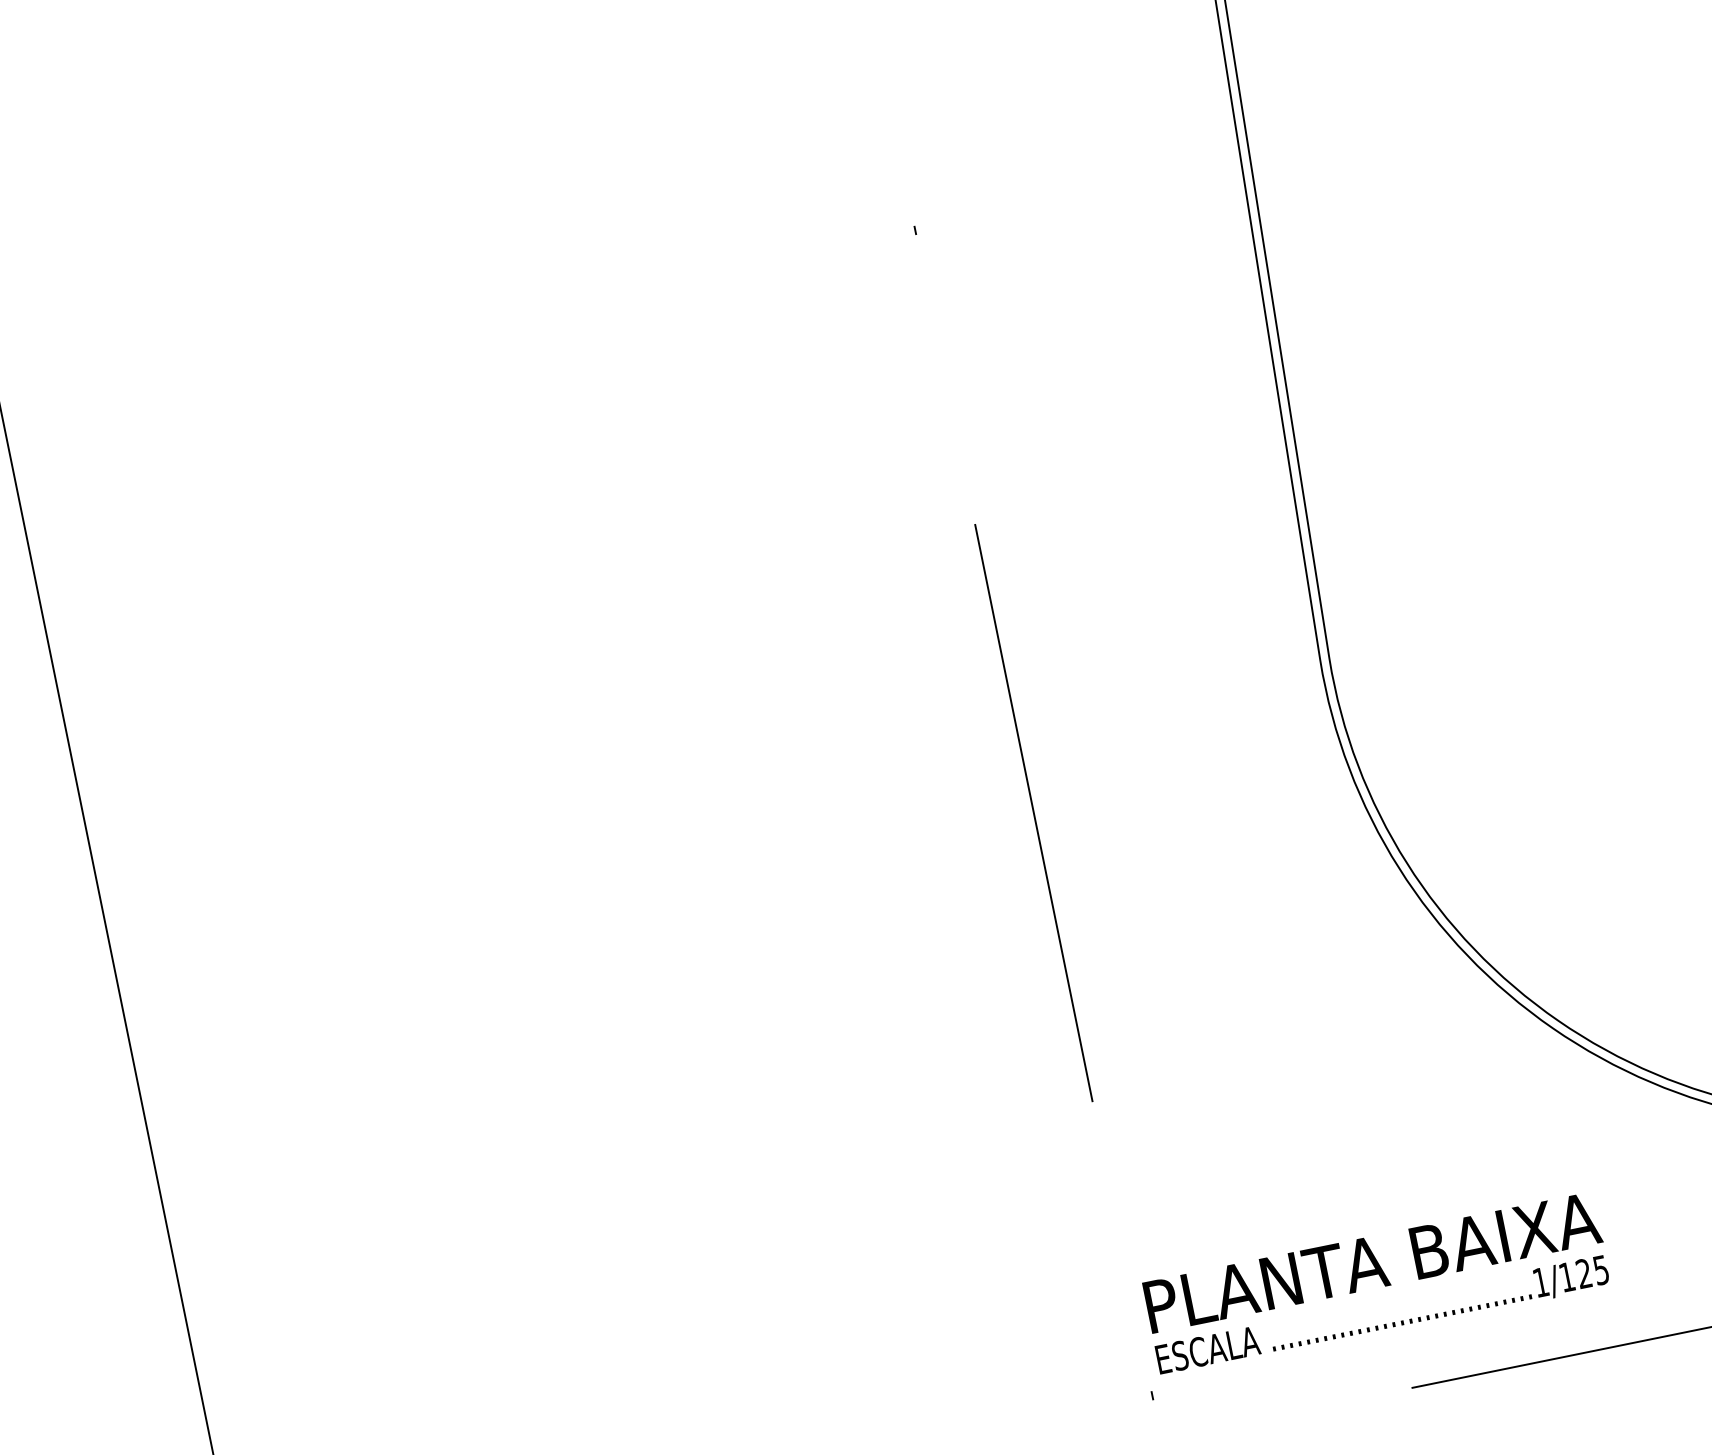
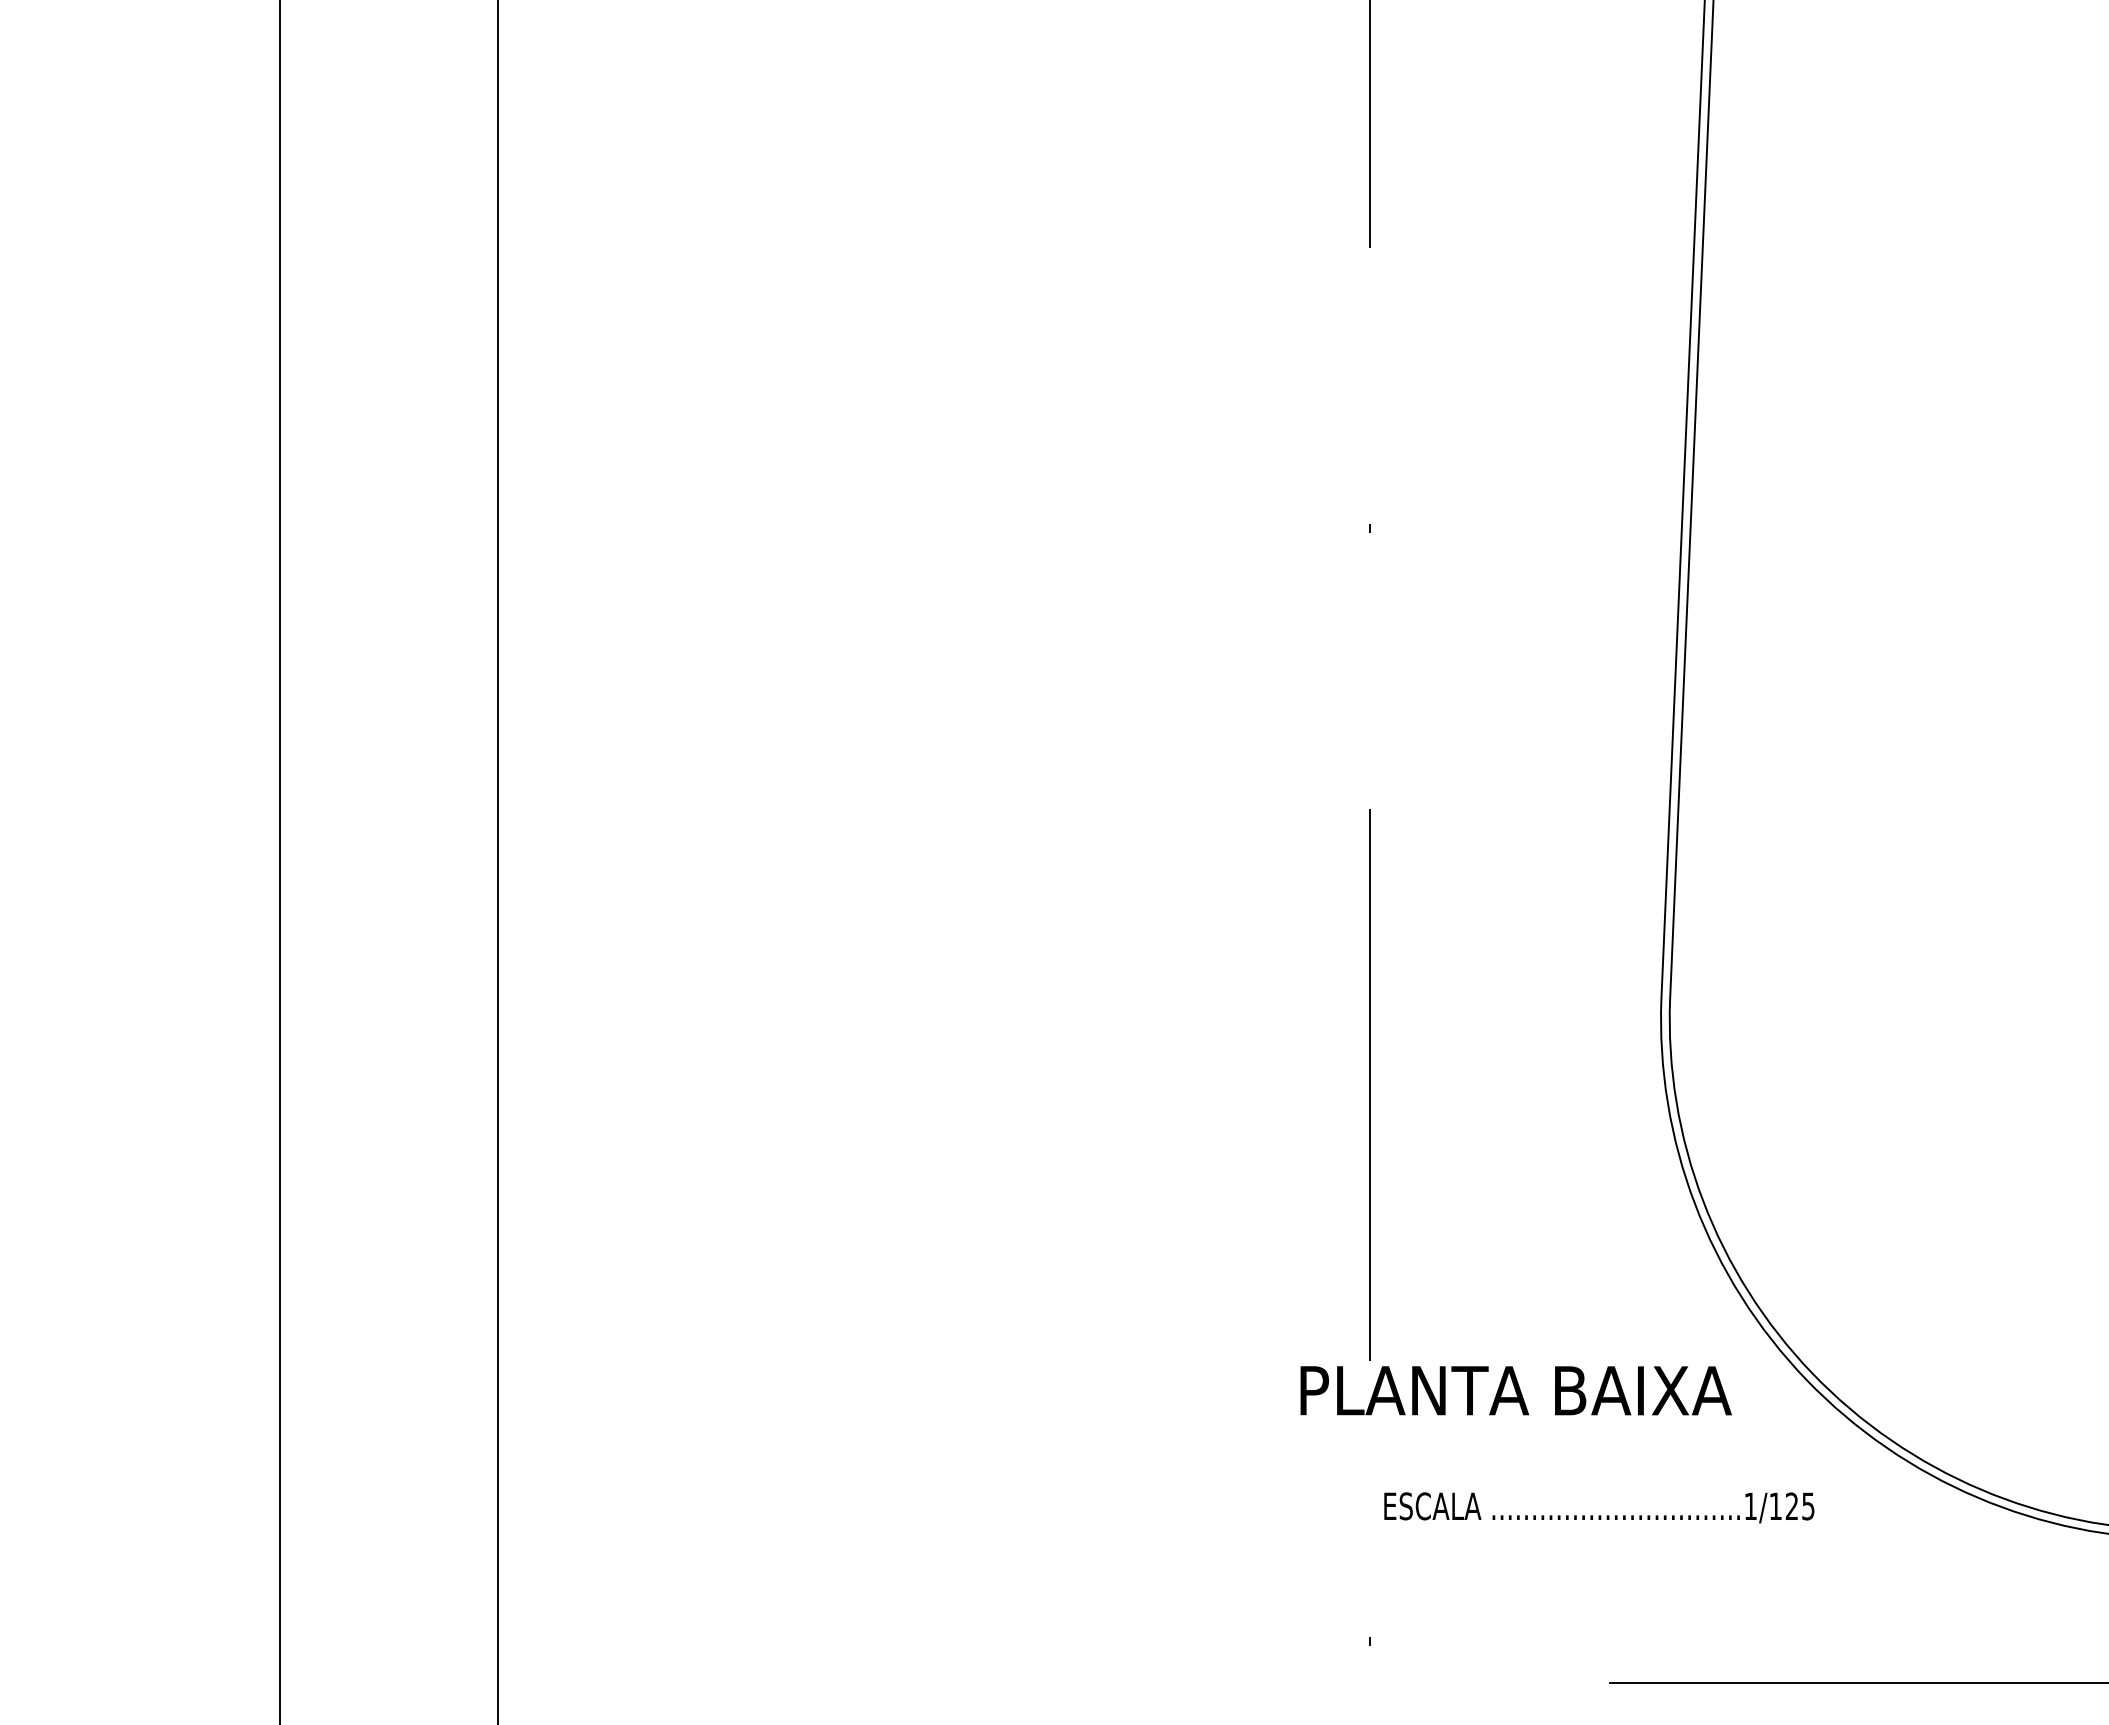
text: (1371, 1262) -> (1515, 1390), moved
text: (1382, 1315) -> (1599, 1507), moved

